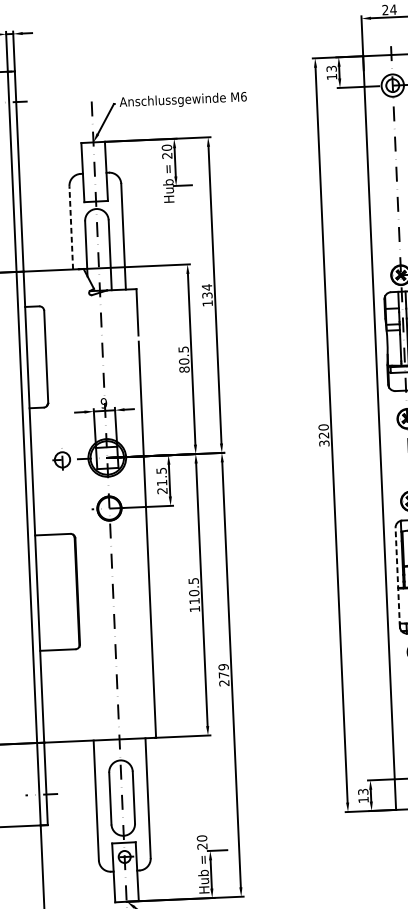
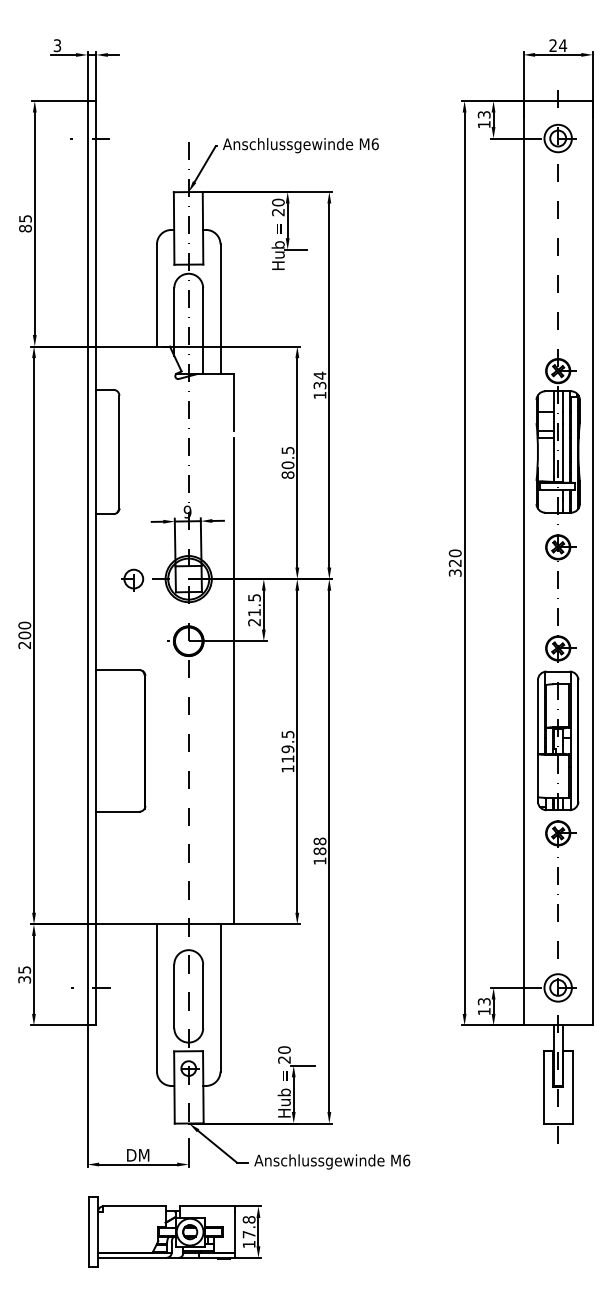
line: (70, 227) -> (156, 294), dashed -> solid
line: (397, 577) -> (537, 740), dashed -> solid
text: (193, 593) -> (287, 749), 110.5 -> 119.5
text: (223, 674) -> (319, 850), 279 -> 188

